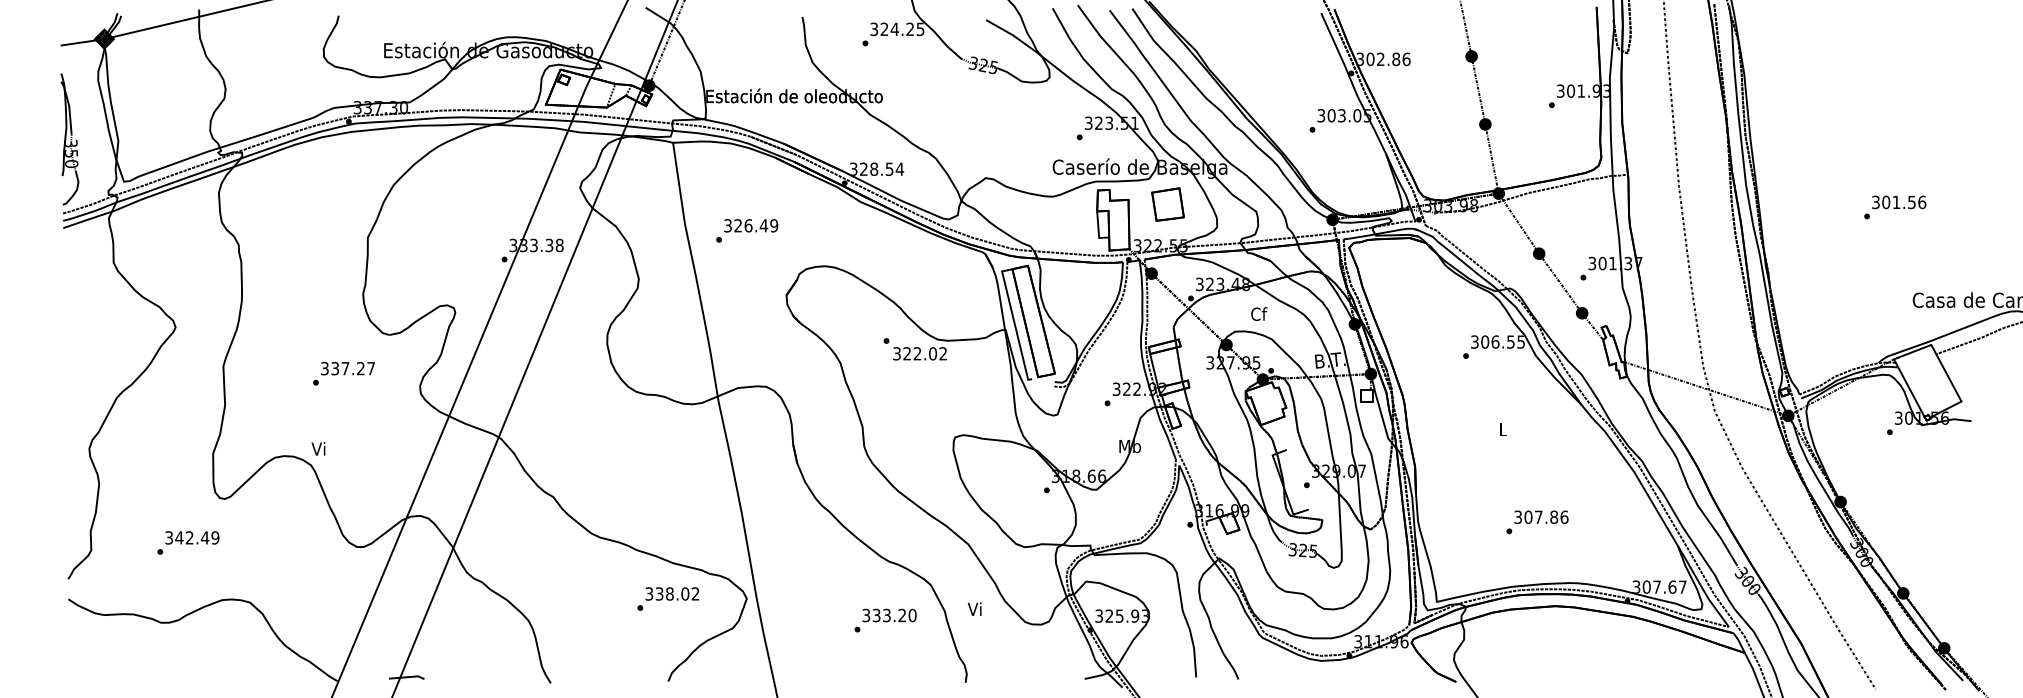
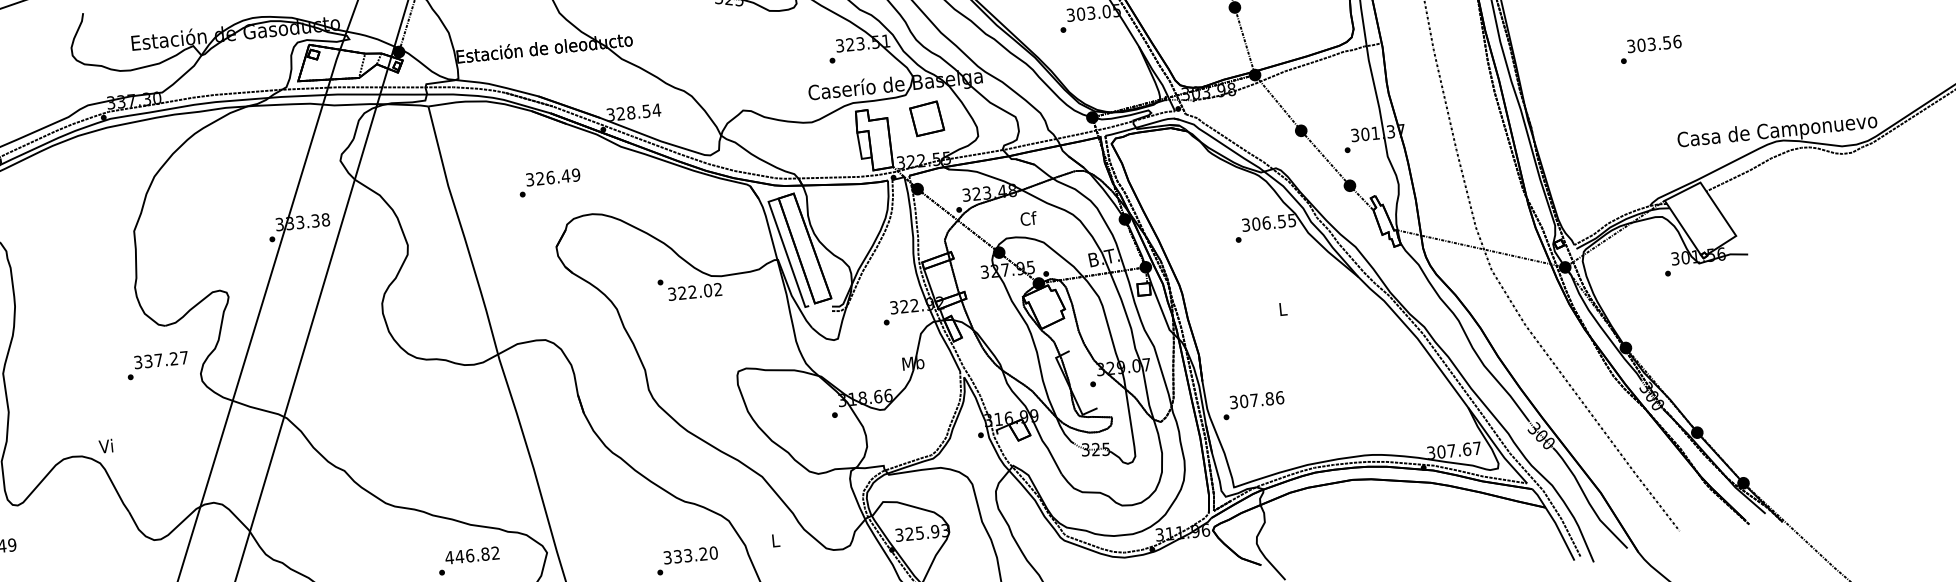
text: (1896, 202) -> (1651, 44), 301.56 -> 303.56
text: (747, 230) -> (550, 182), moved
text: (343, 373) -> (157, 365), moved
text: (1537, 522) -> (1253, 405), moved
text: (667, 593) -> (467, 555), 338.02 -> 446.82
text: (974, 608) -> (774, 539), Vi -> L

